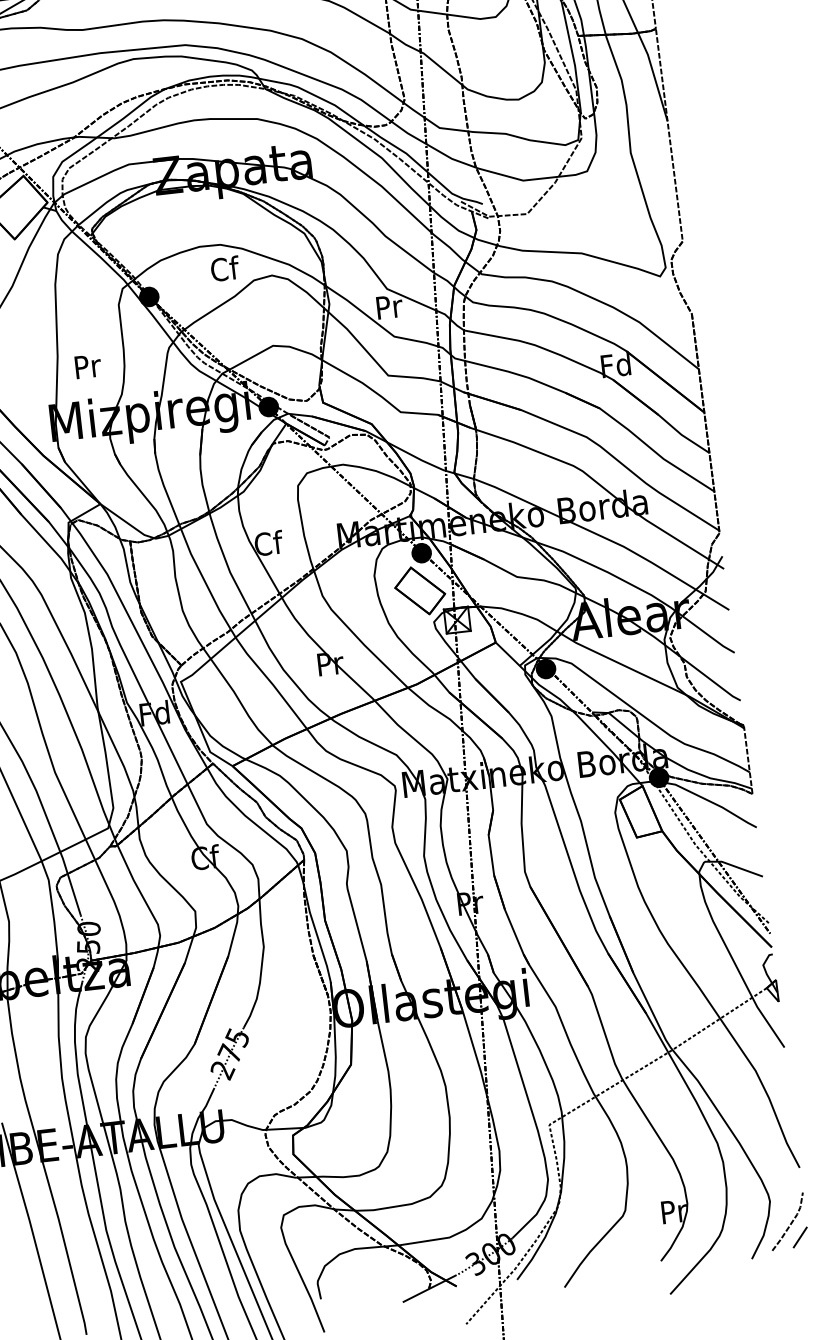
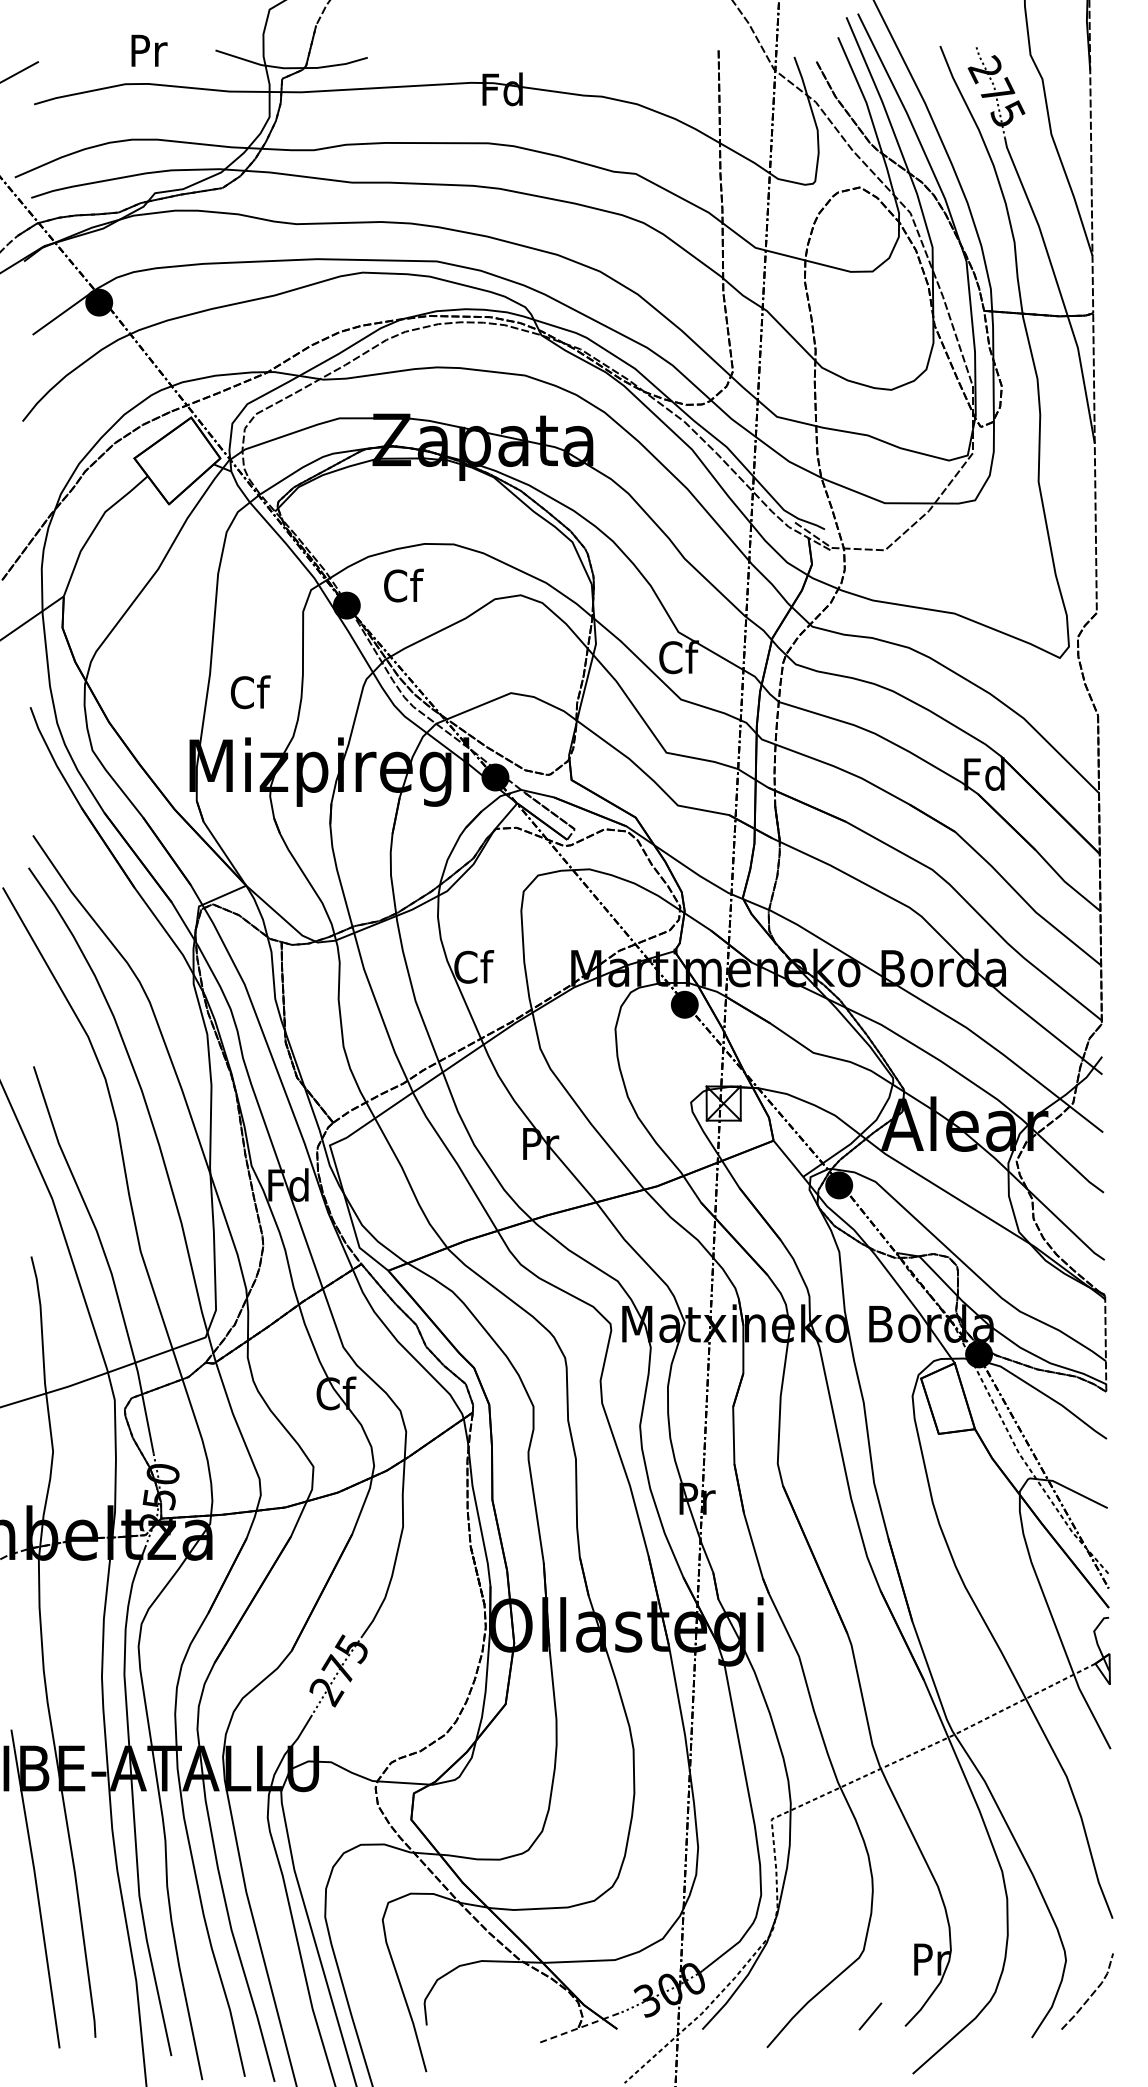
text: (225, 268) -> (403, 585), moved
text: (389, 306) -> (679, 657), Pr -> Cf
text: (87, 366) -> (250, 692), Pr -> Cf
part: (420, 590) -> (676, 1056), removed
line: (800, 1237) -> (870, 2016), moved
line: (429, 1289) -> (578, 2028), solid -> dashed

